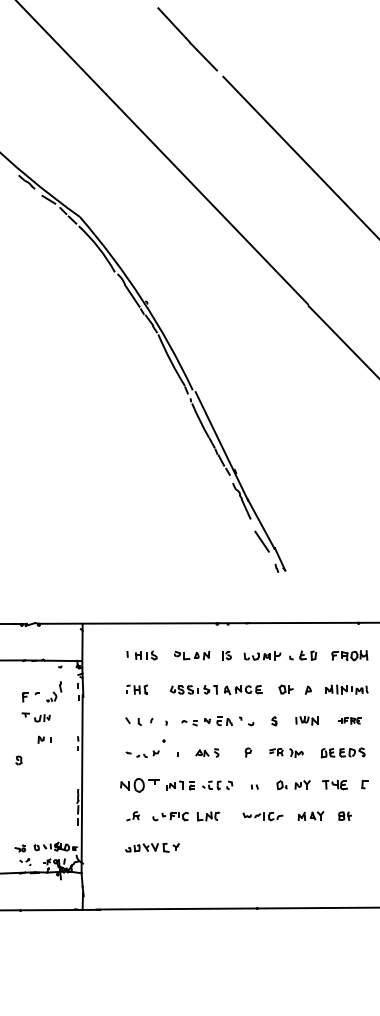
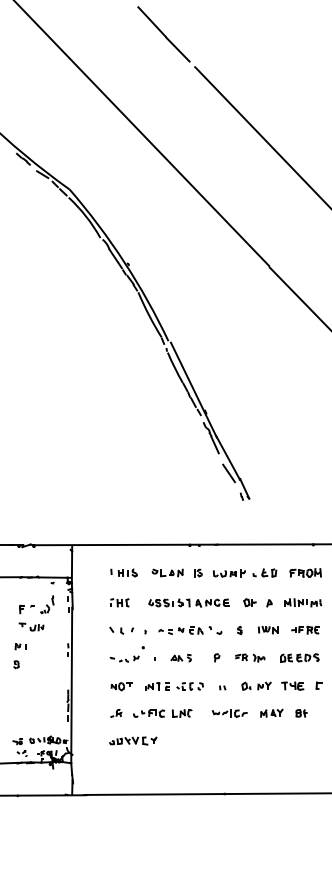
part: (349, 720) -> (305, 629), size x1.43
part: (44, 739) -> (20, 646), moved
part: (139, 785) -> (121, 686), size x0.62

